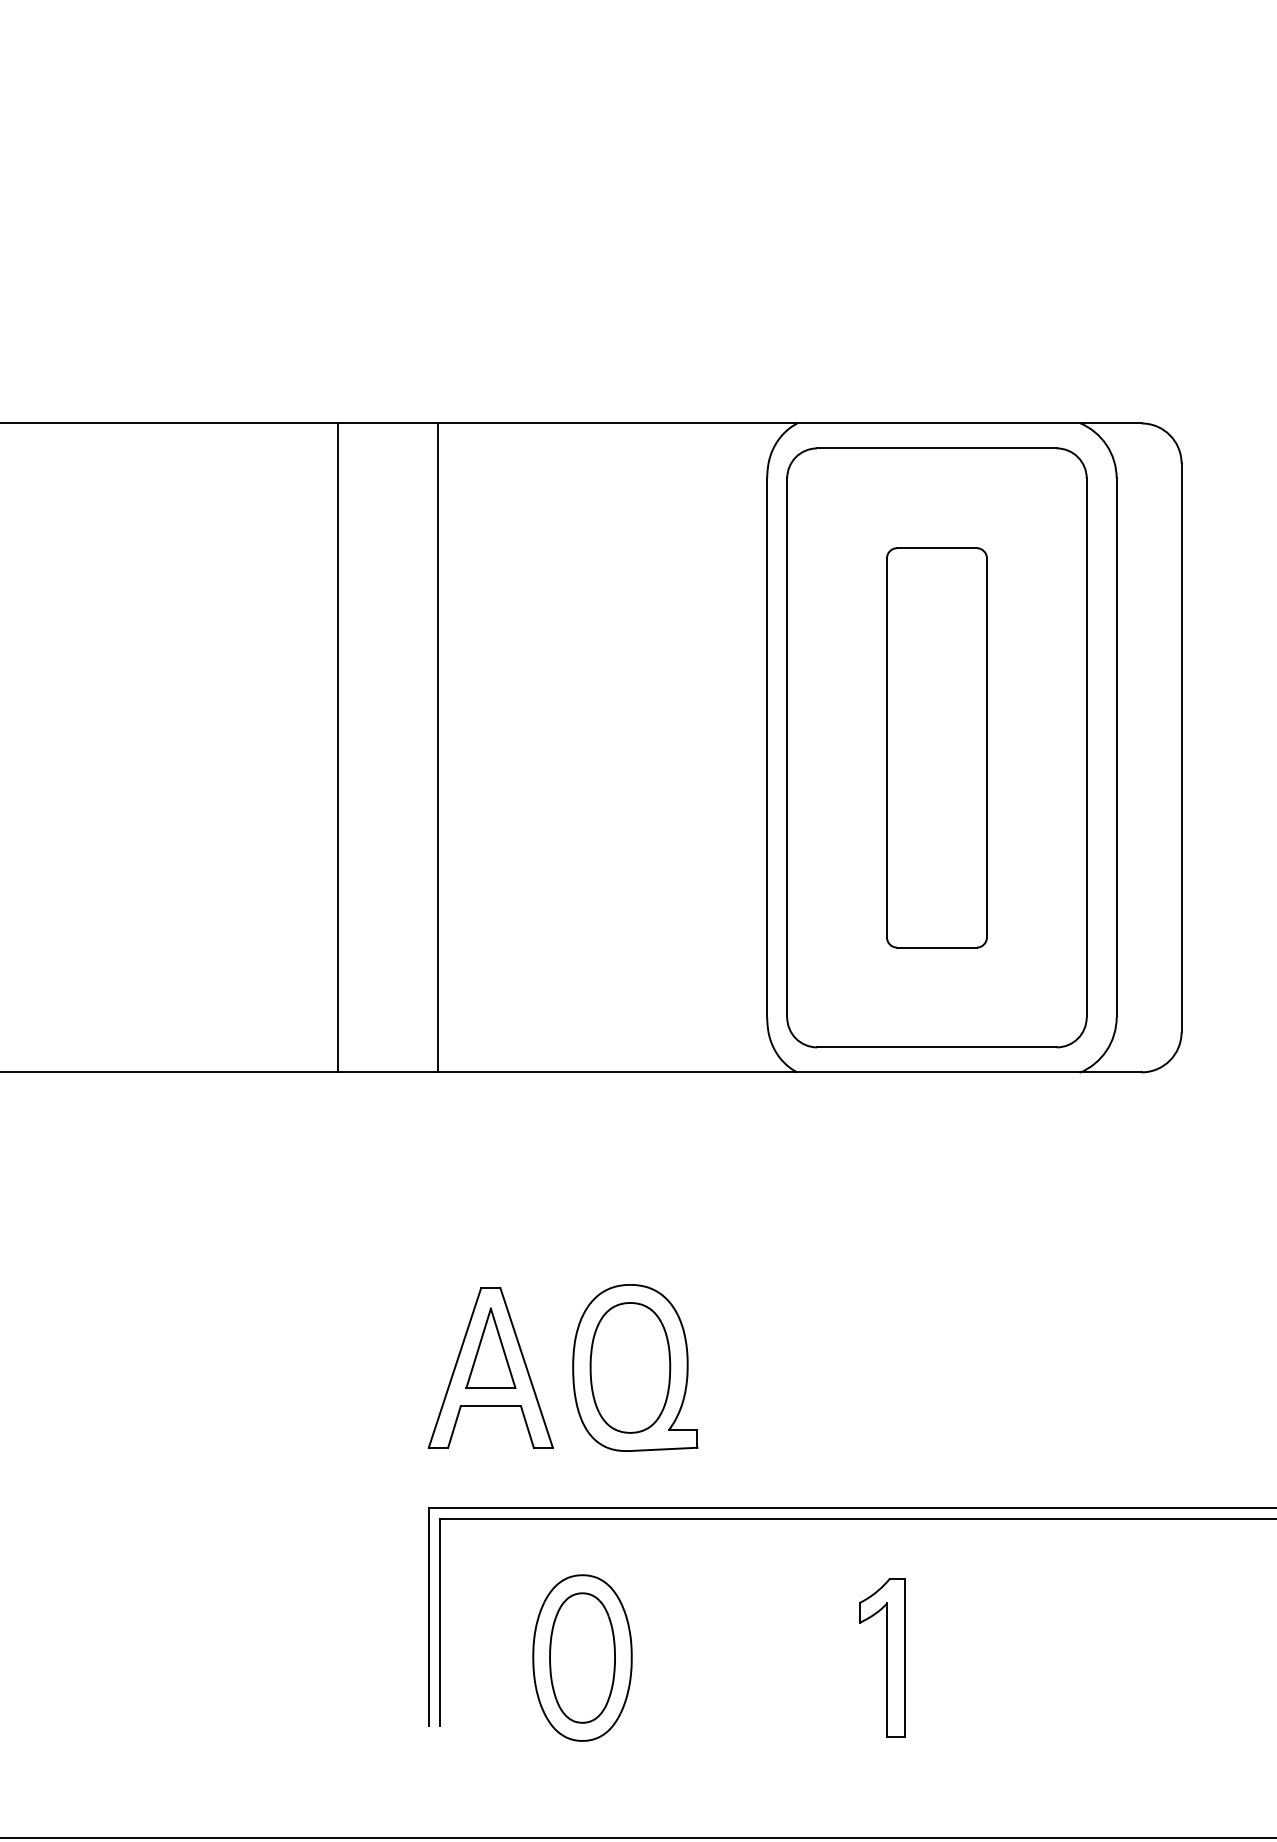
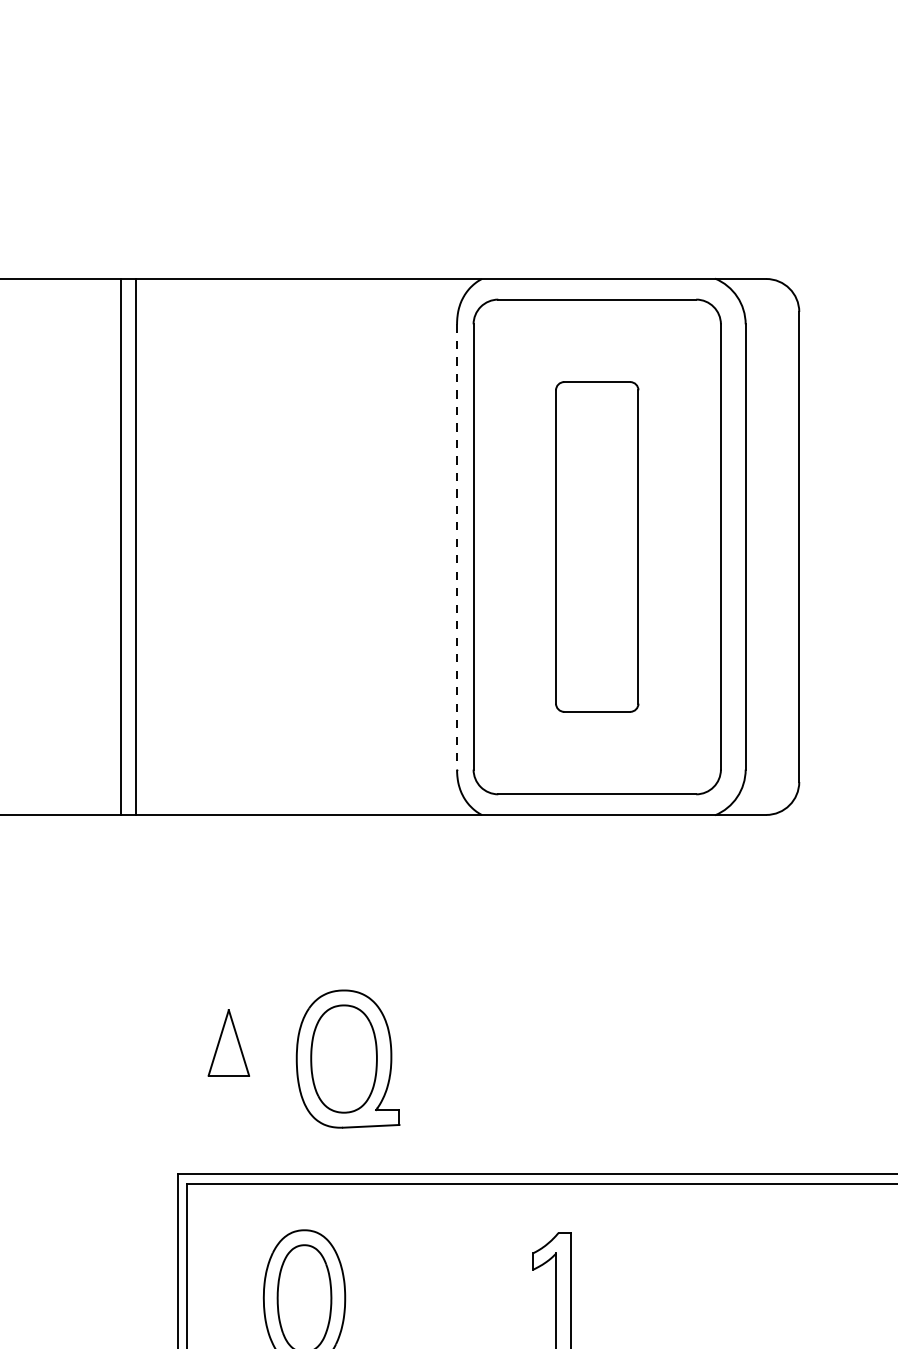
line: (337, 747) -> (136, 546), moved
line: (437, 747) -> (121, 546), moved
line: (767, 747) -> (457, 546), solid -> dashed
part: (490, 1367) -> (228, 1058), removed

